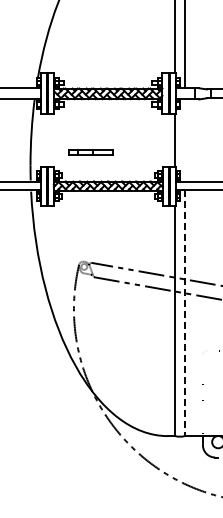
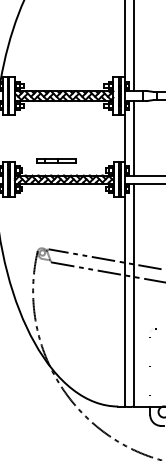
line: (184, 140) -> (133, 138), added
part: (90, 152) -> (56, 161), moved
line: (184, 313) -> (133, 295), dashed -> solid

